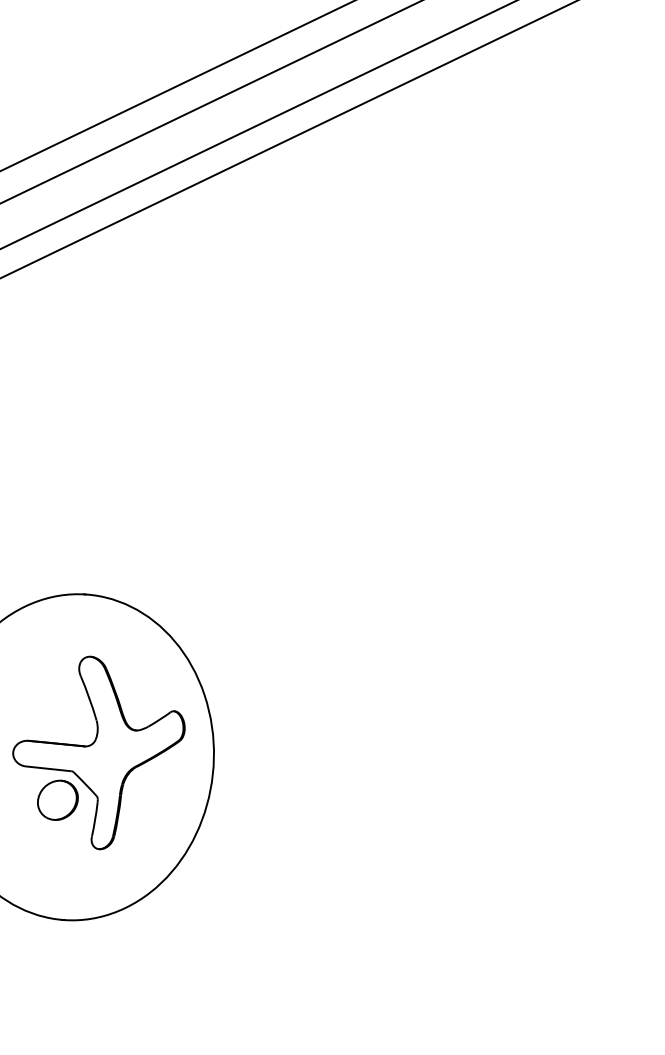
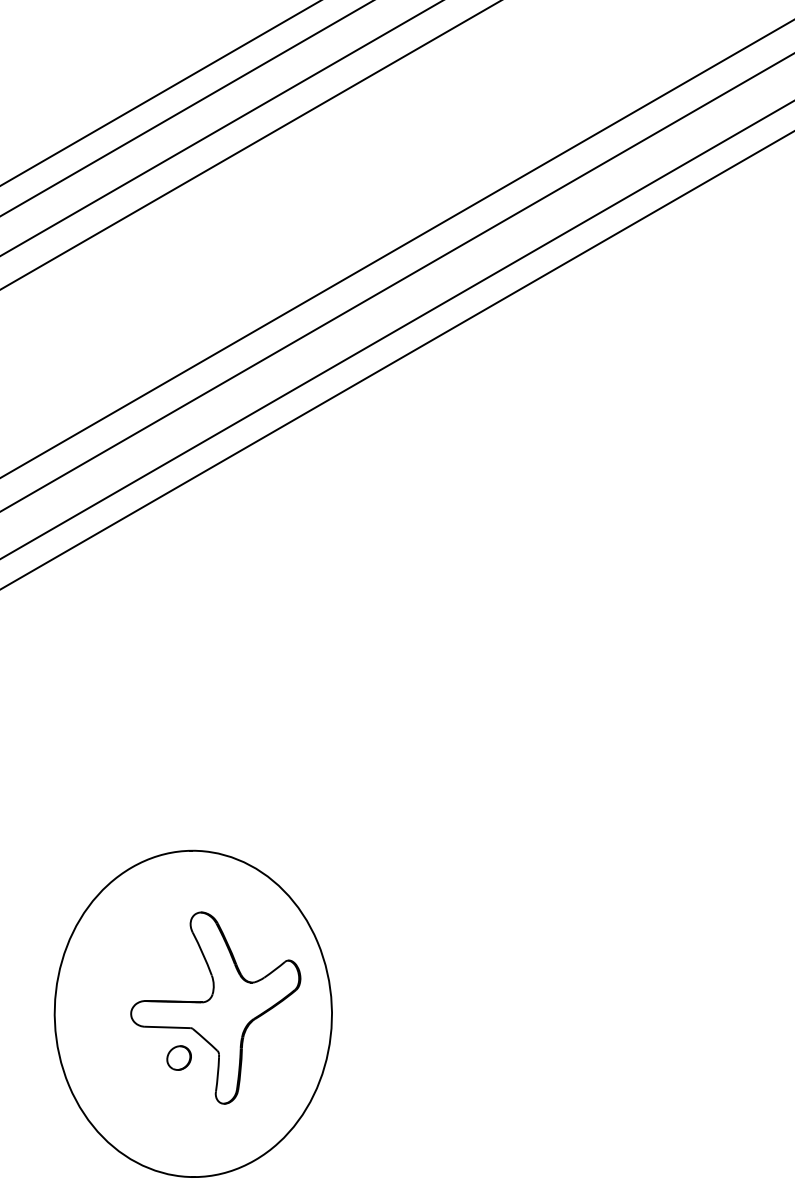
part: (57, 799) -> (178, 1057), size x0.6

